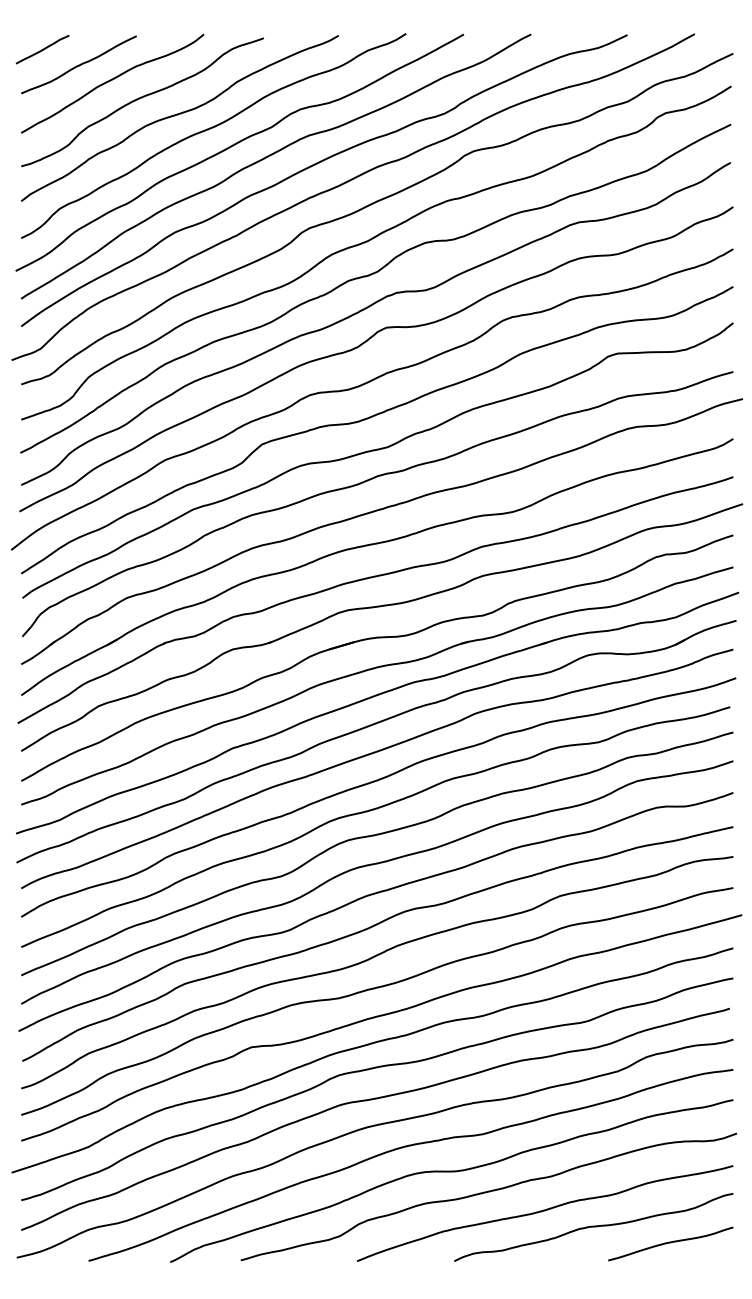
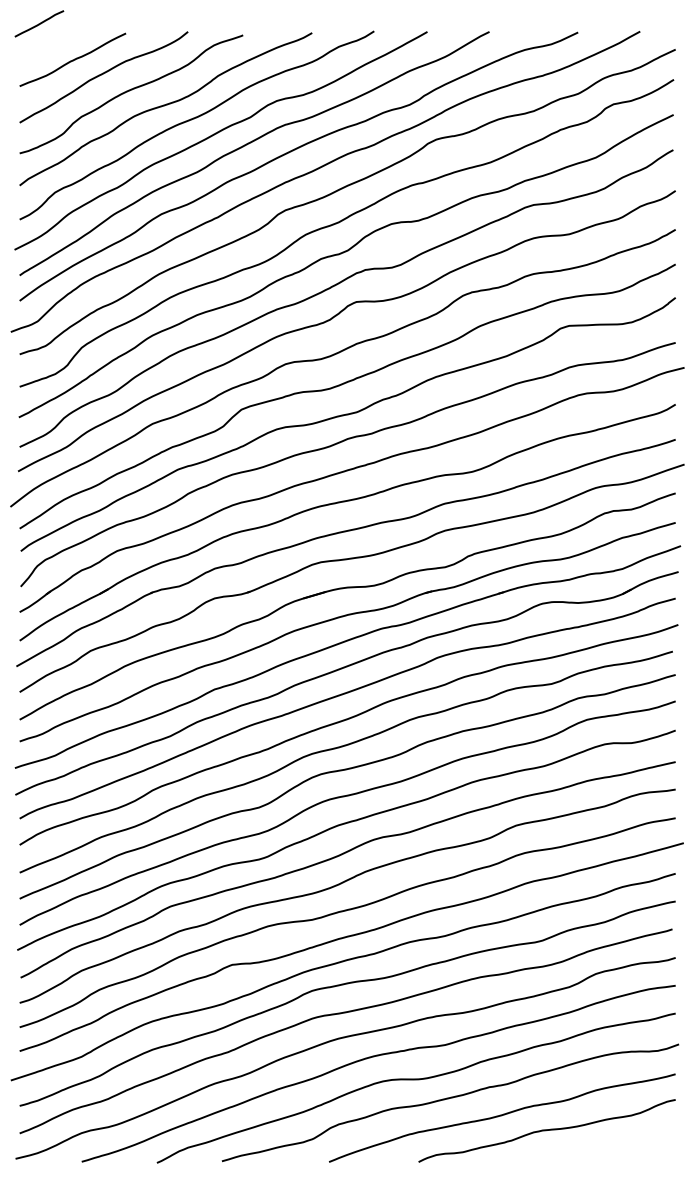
line: (42, 49) -> (39, 23), moved
curve: (670, 1243) -> (617, 1145), removed

